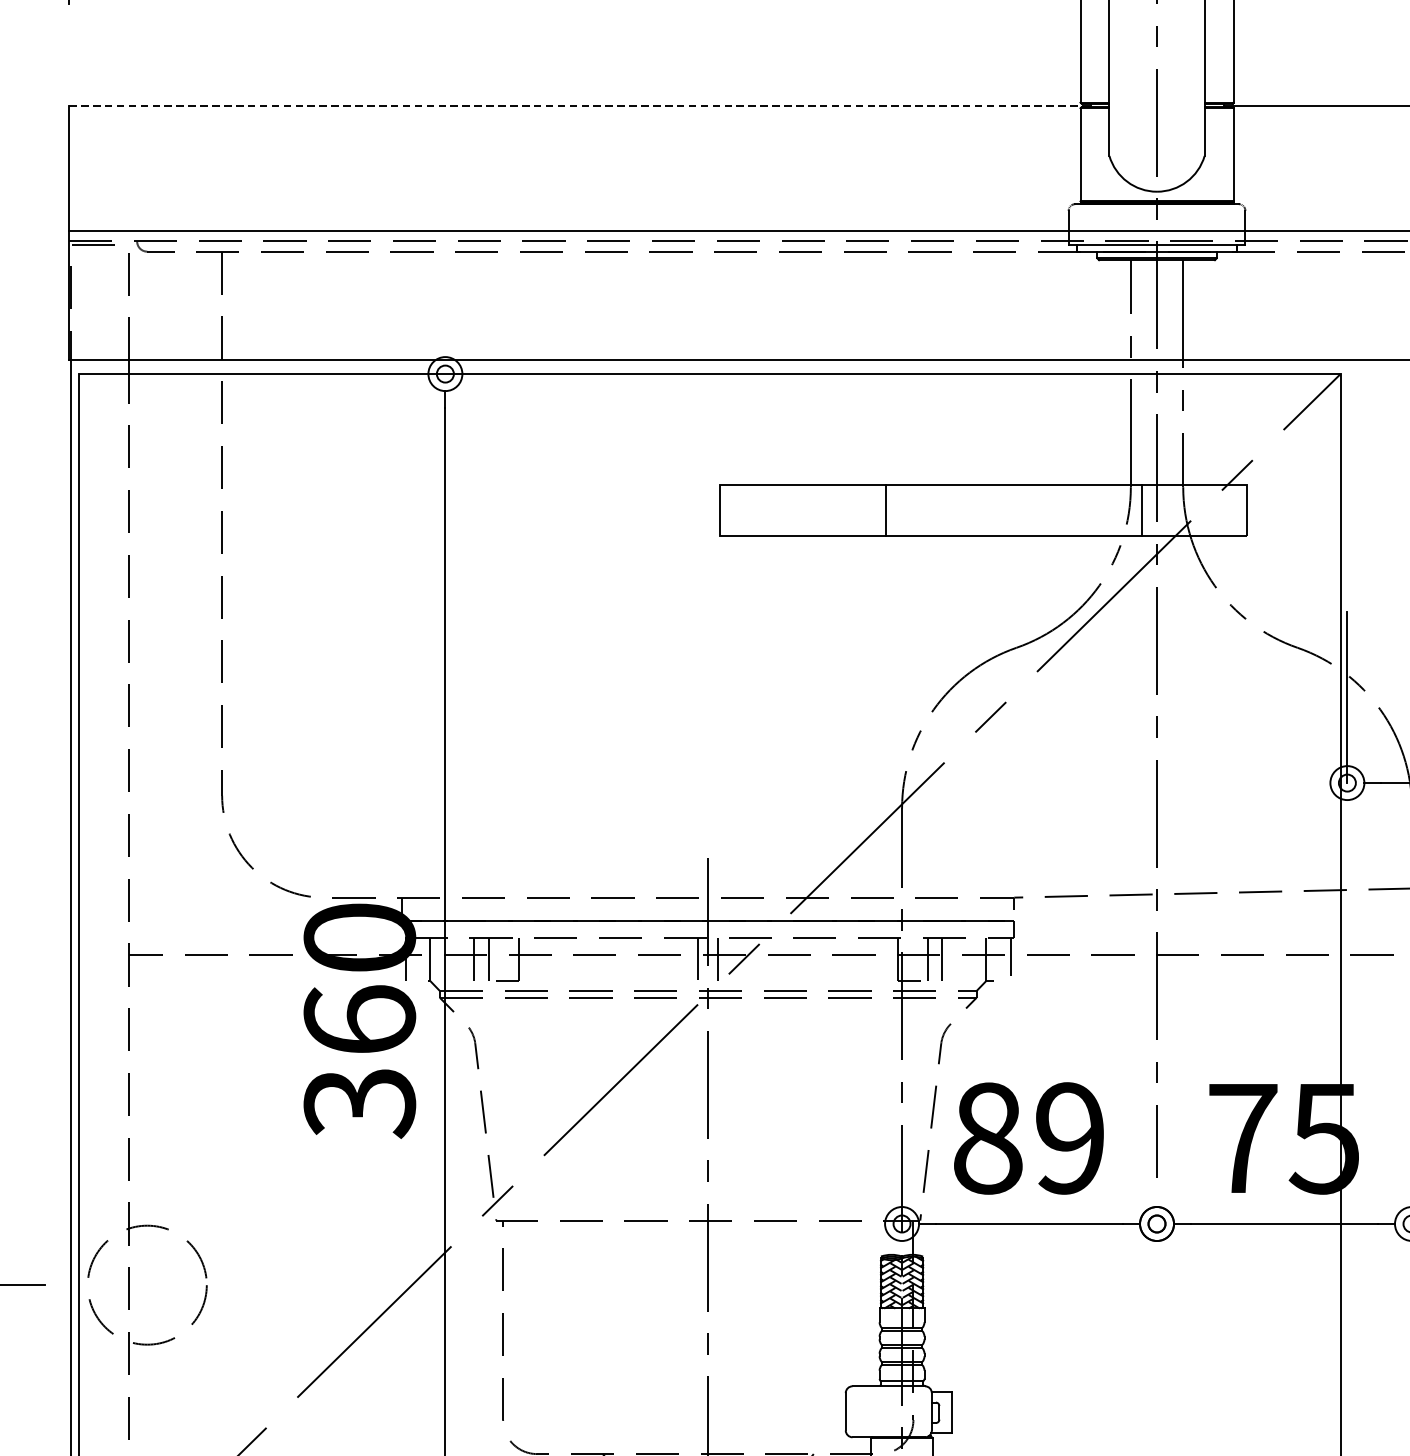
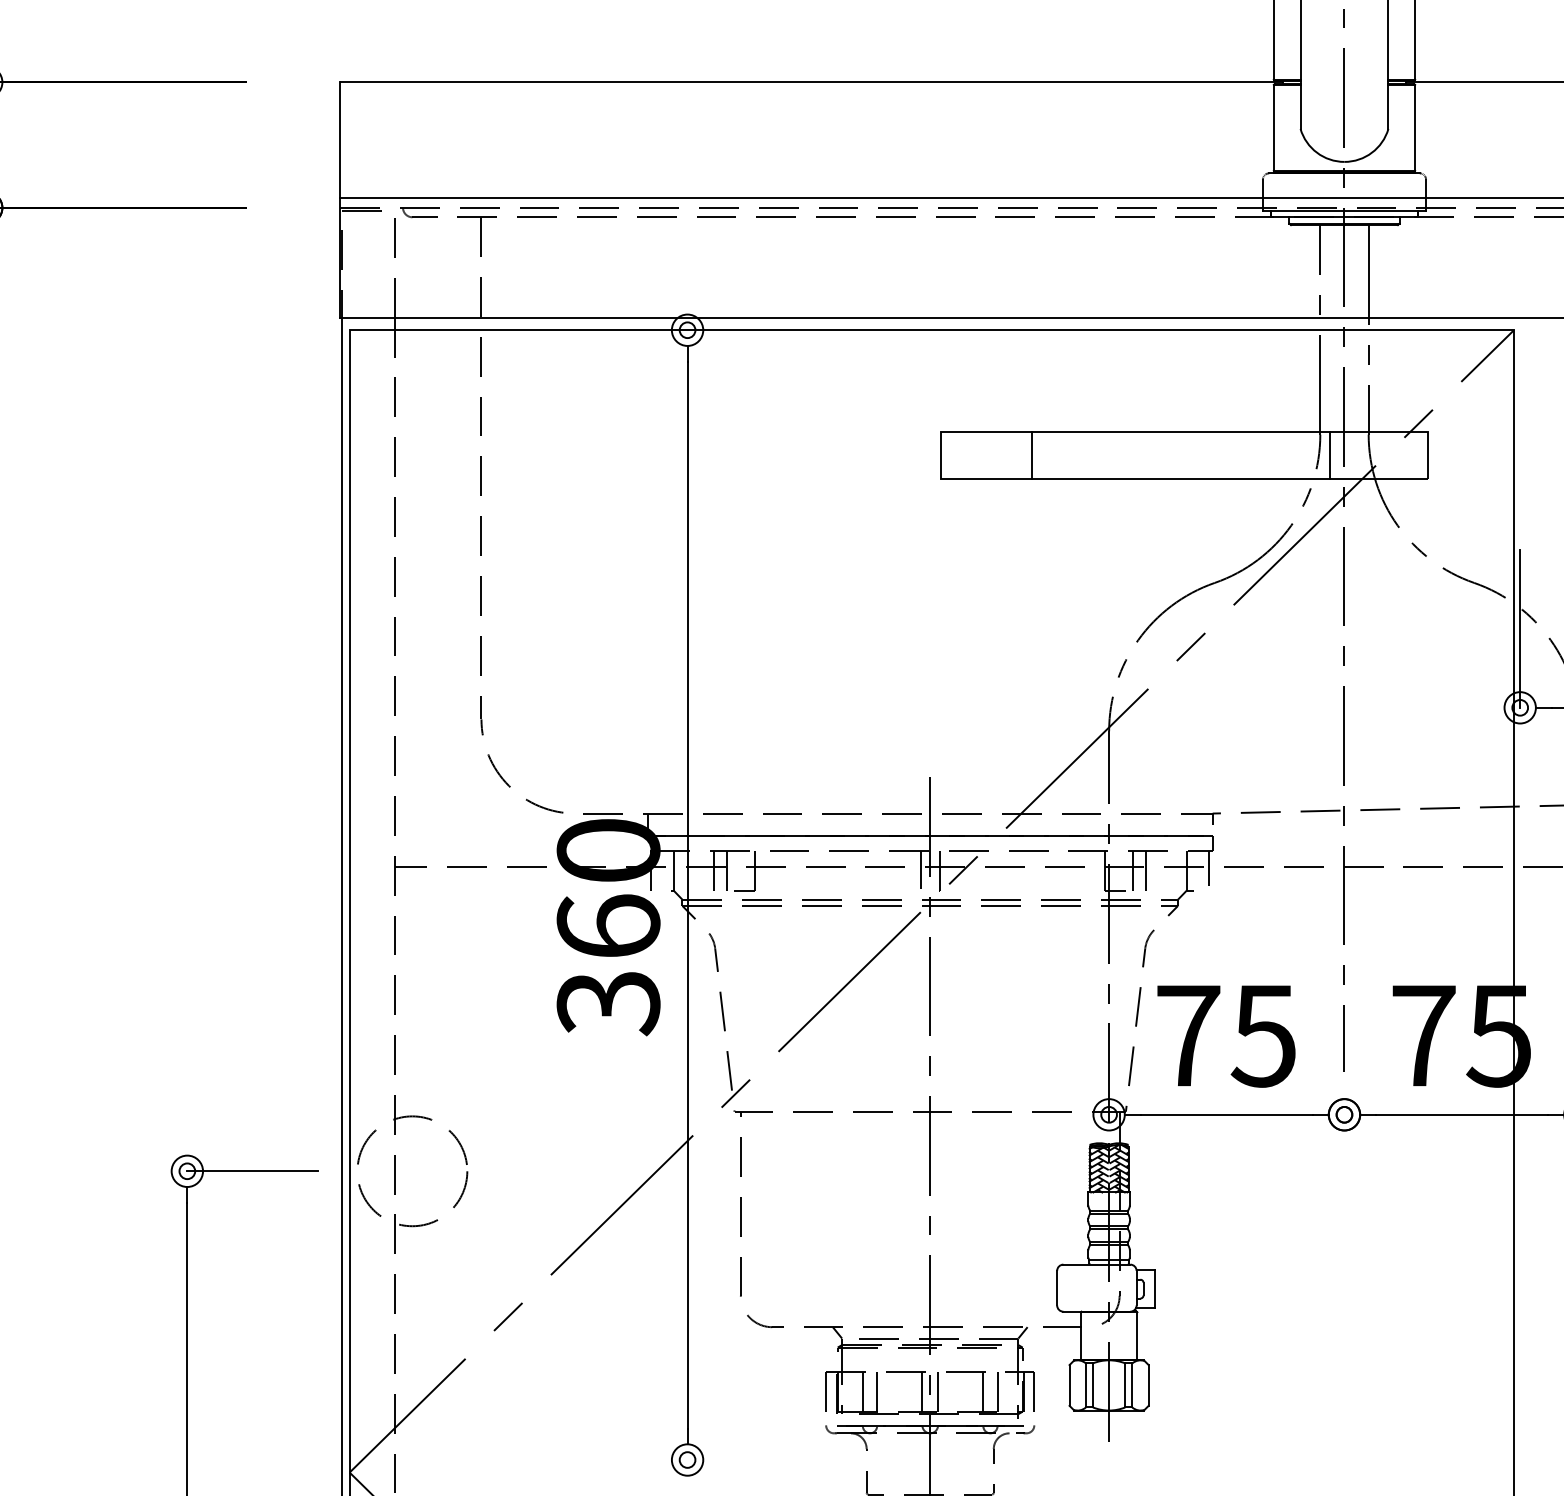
line: (580, 105) -> (812, 82), dashed -> solid
line: (886, 509) -> (1032, 455), moved
text: (1029, 1138) -> (1226, 1035), 89 -> 75

